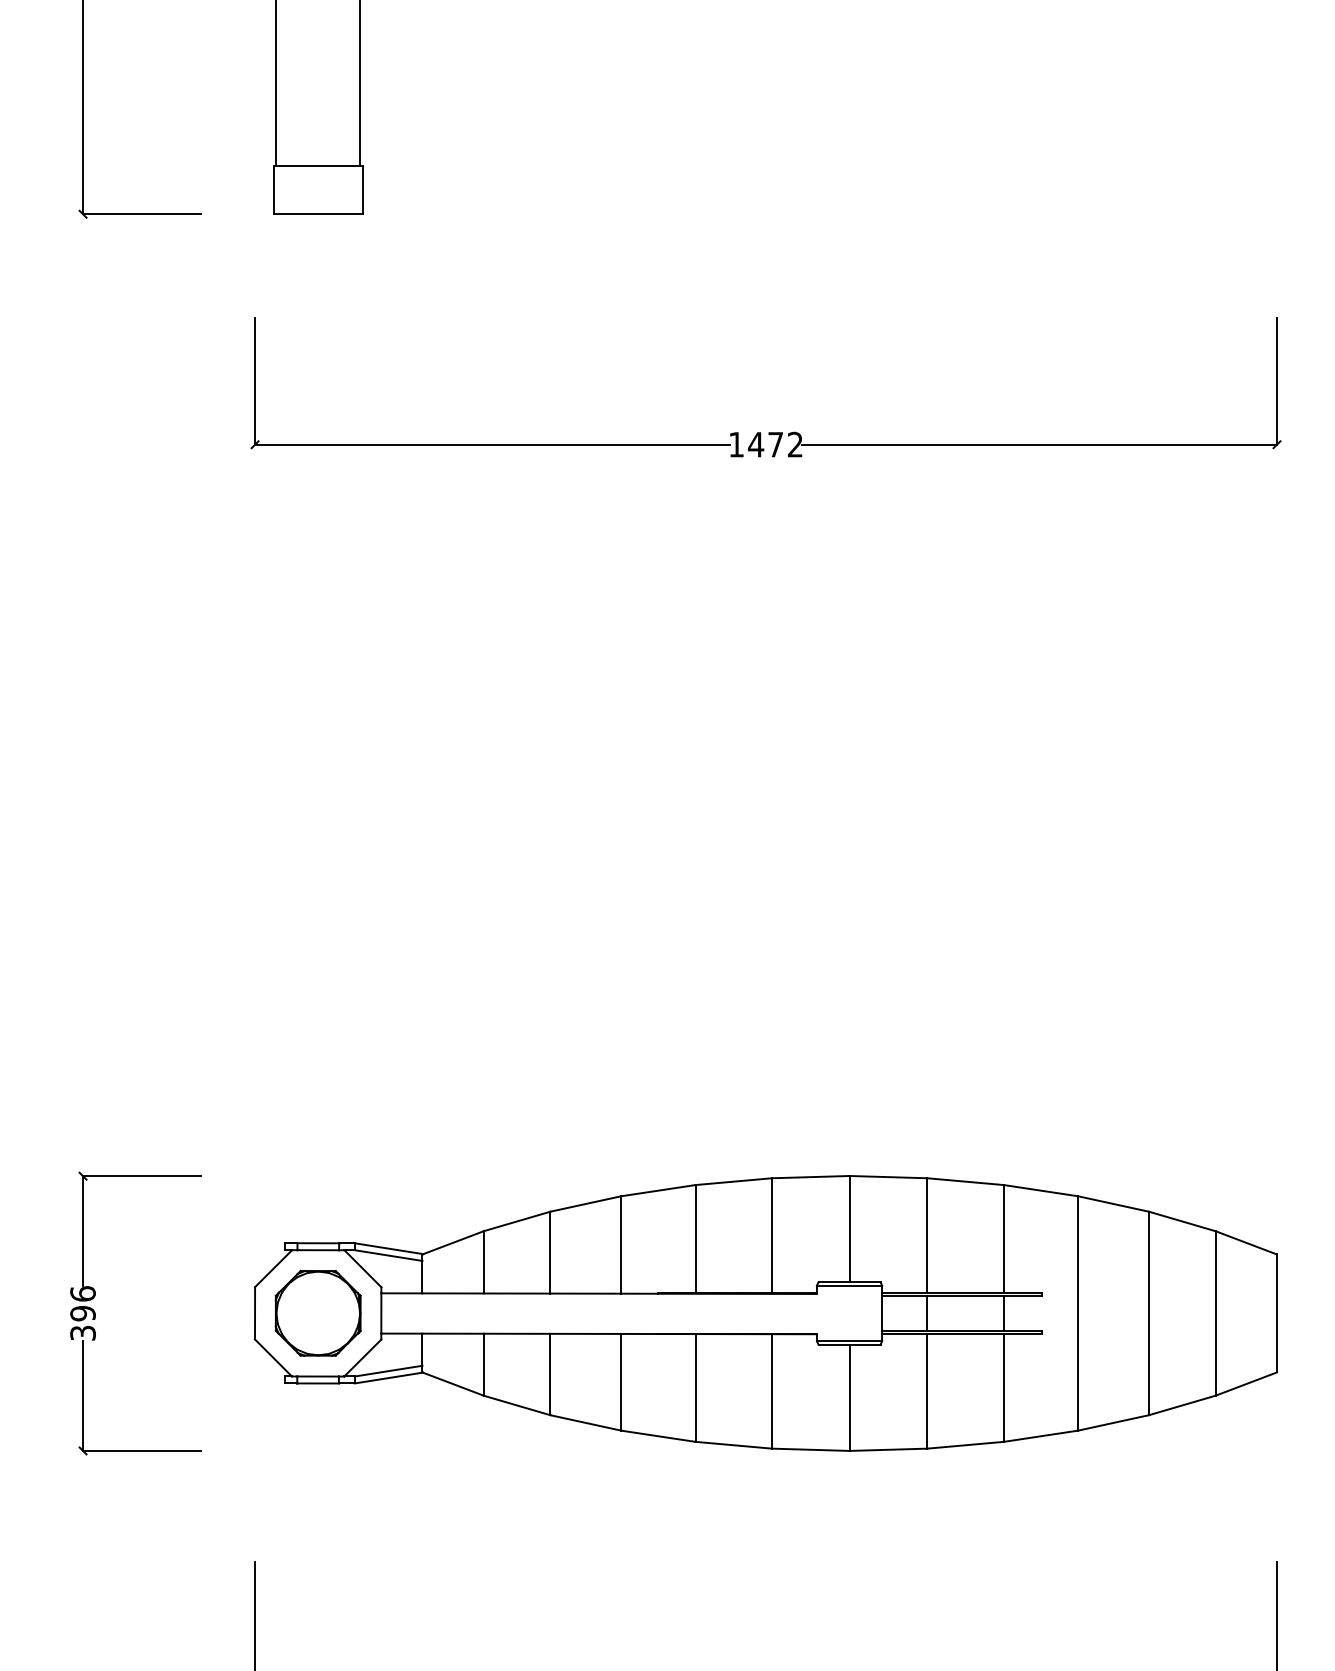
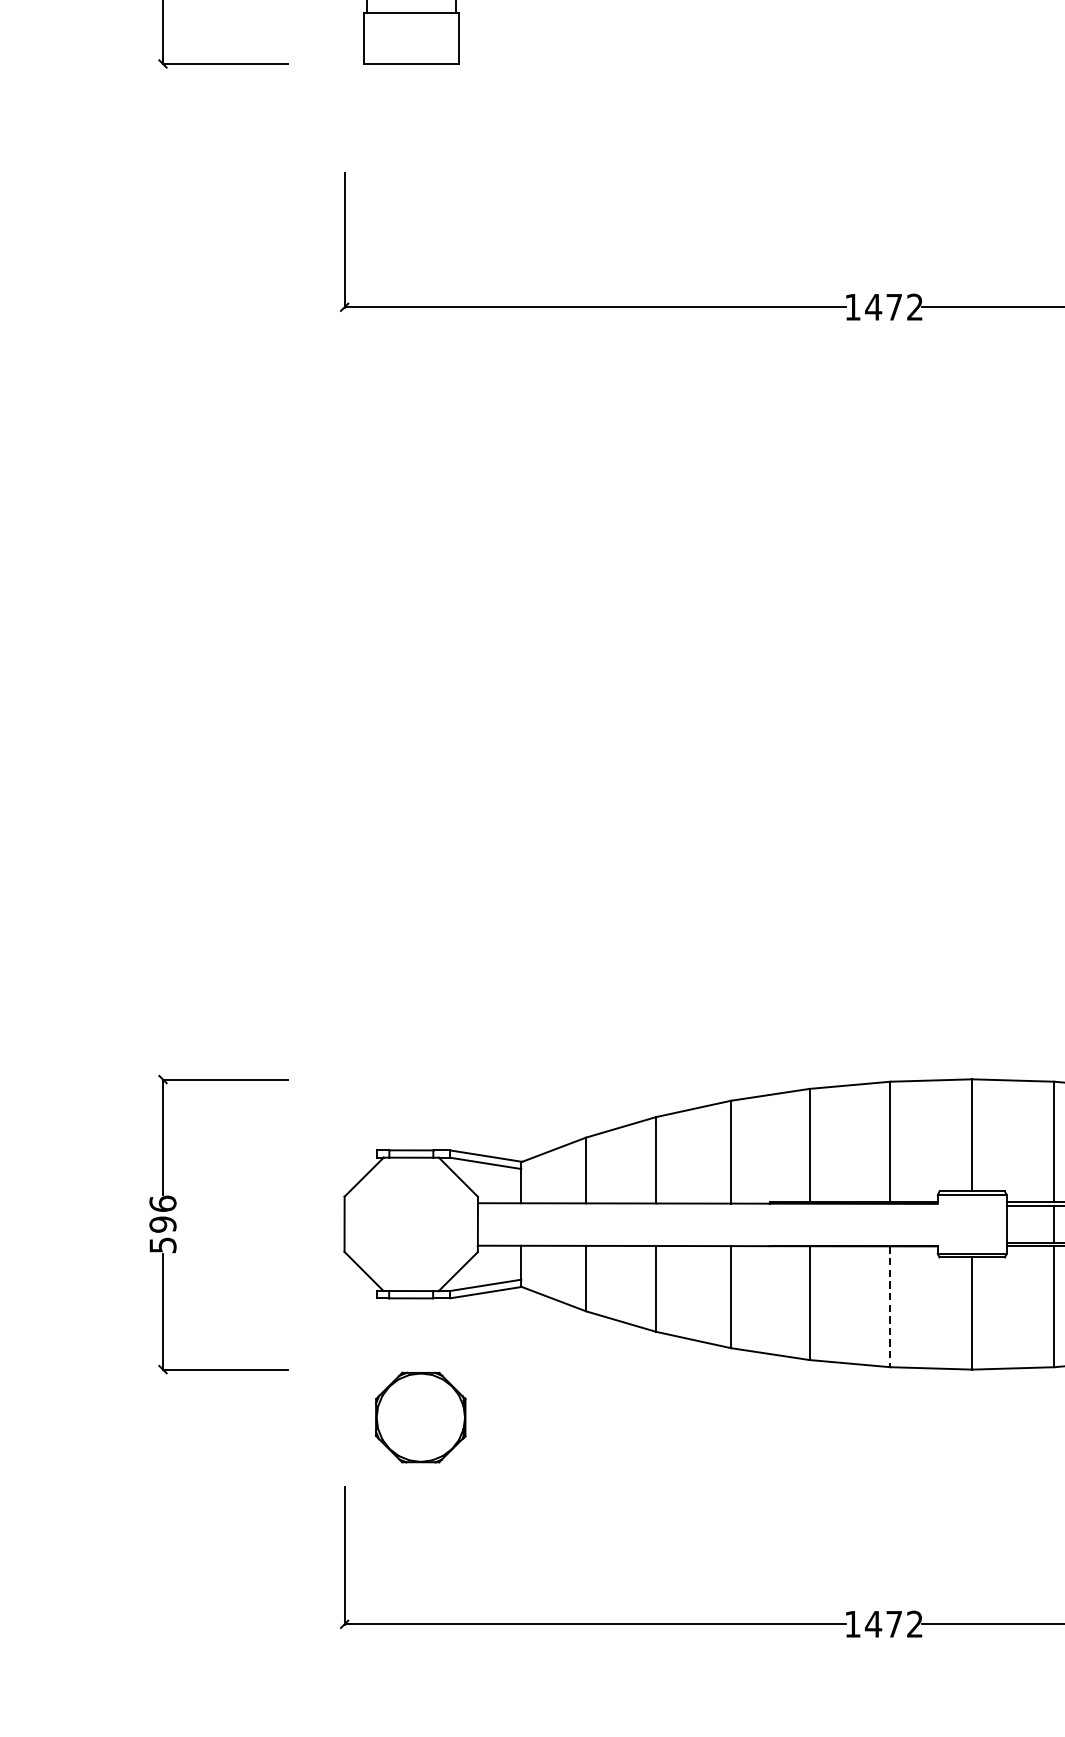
part: (317, 1313) -> (420, 1417), moved
text: (82, 1332) -> (162, 1244), 396 -> 596
line: (772, 1391) -> (890, 1306), solid -> dashed

